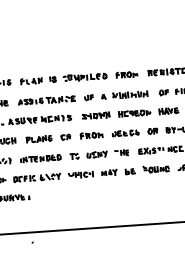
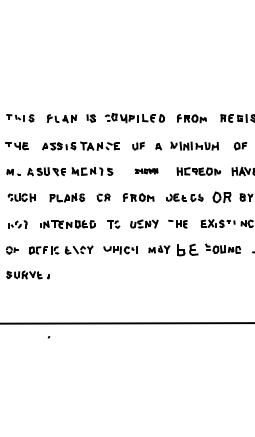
part: (96, 115) -> (146, 170), size x0.6
part: (152, 131) -> (221, 197), size x1.4
part: (130, 171) -> (187, 249), size x1.6

